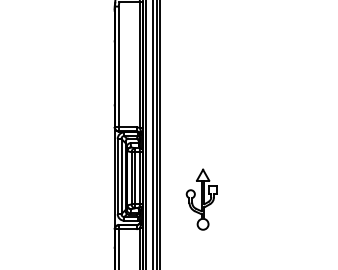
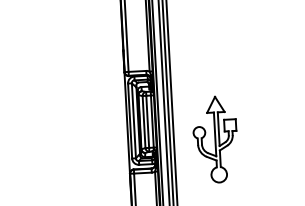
part: (201, 199) -> (215, 139), size x1.43

